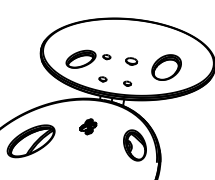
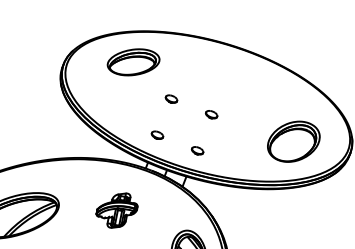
part: (80, 58) -> (132, 60), moved
part: (131, 61) -> (211, 114), size x0.62
part: (166, 67) -> (293, 141), moved
part: (88, 126) -> (117, 209), size x1.43

